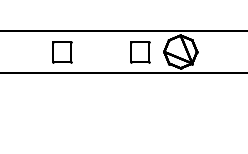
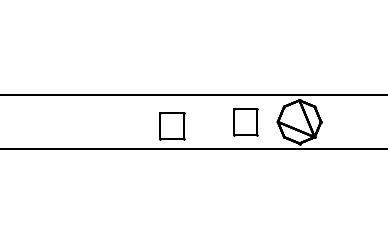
part: (62, 52) -> (172, 126), moved

